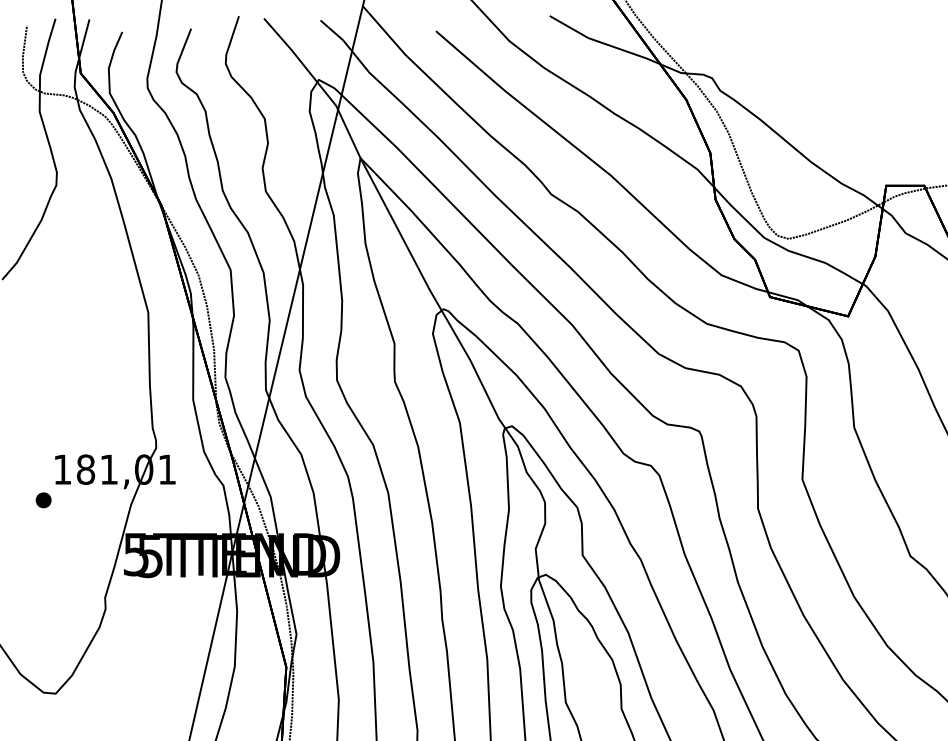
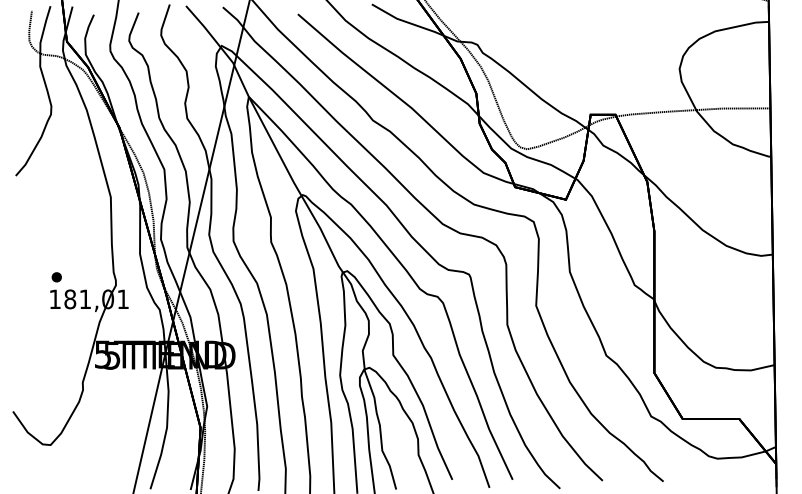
part: (43, 500) -> (56, 277), moved

